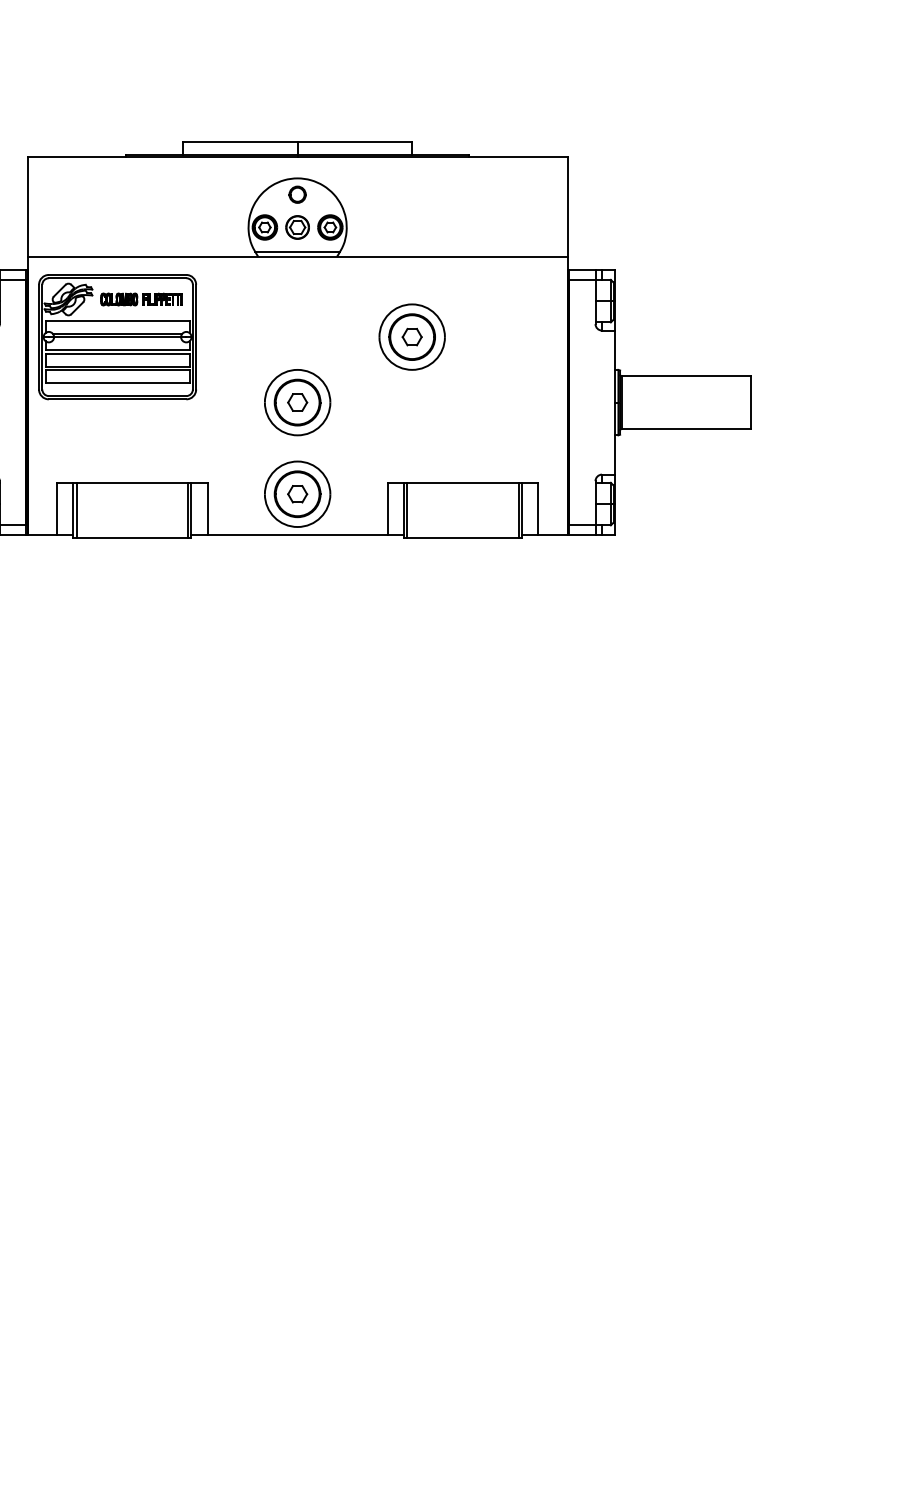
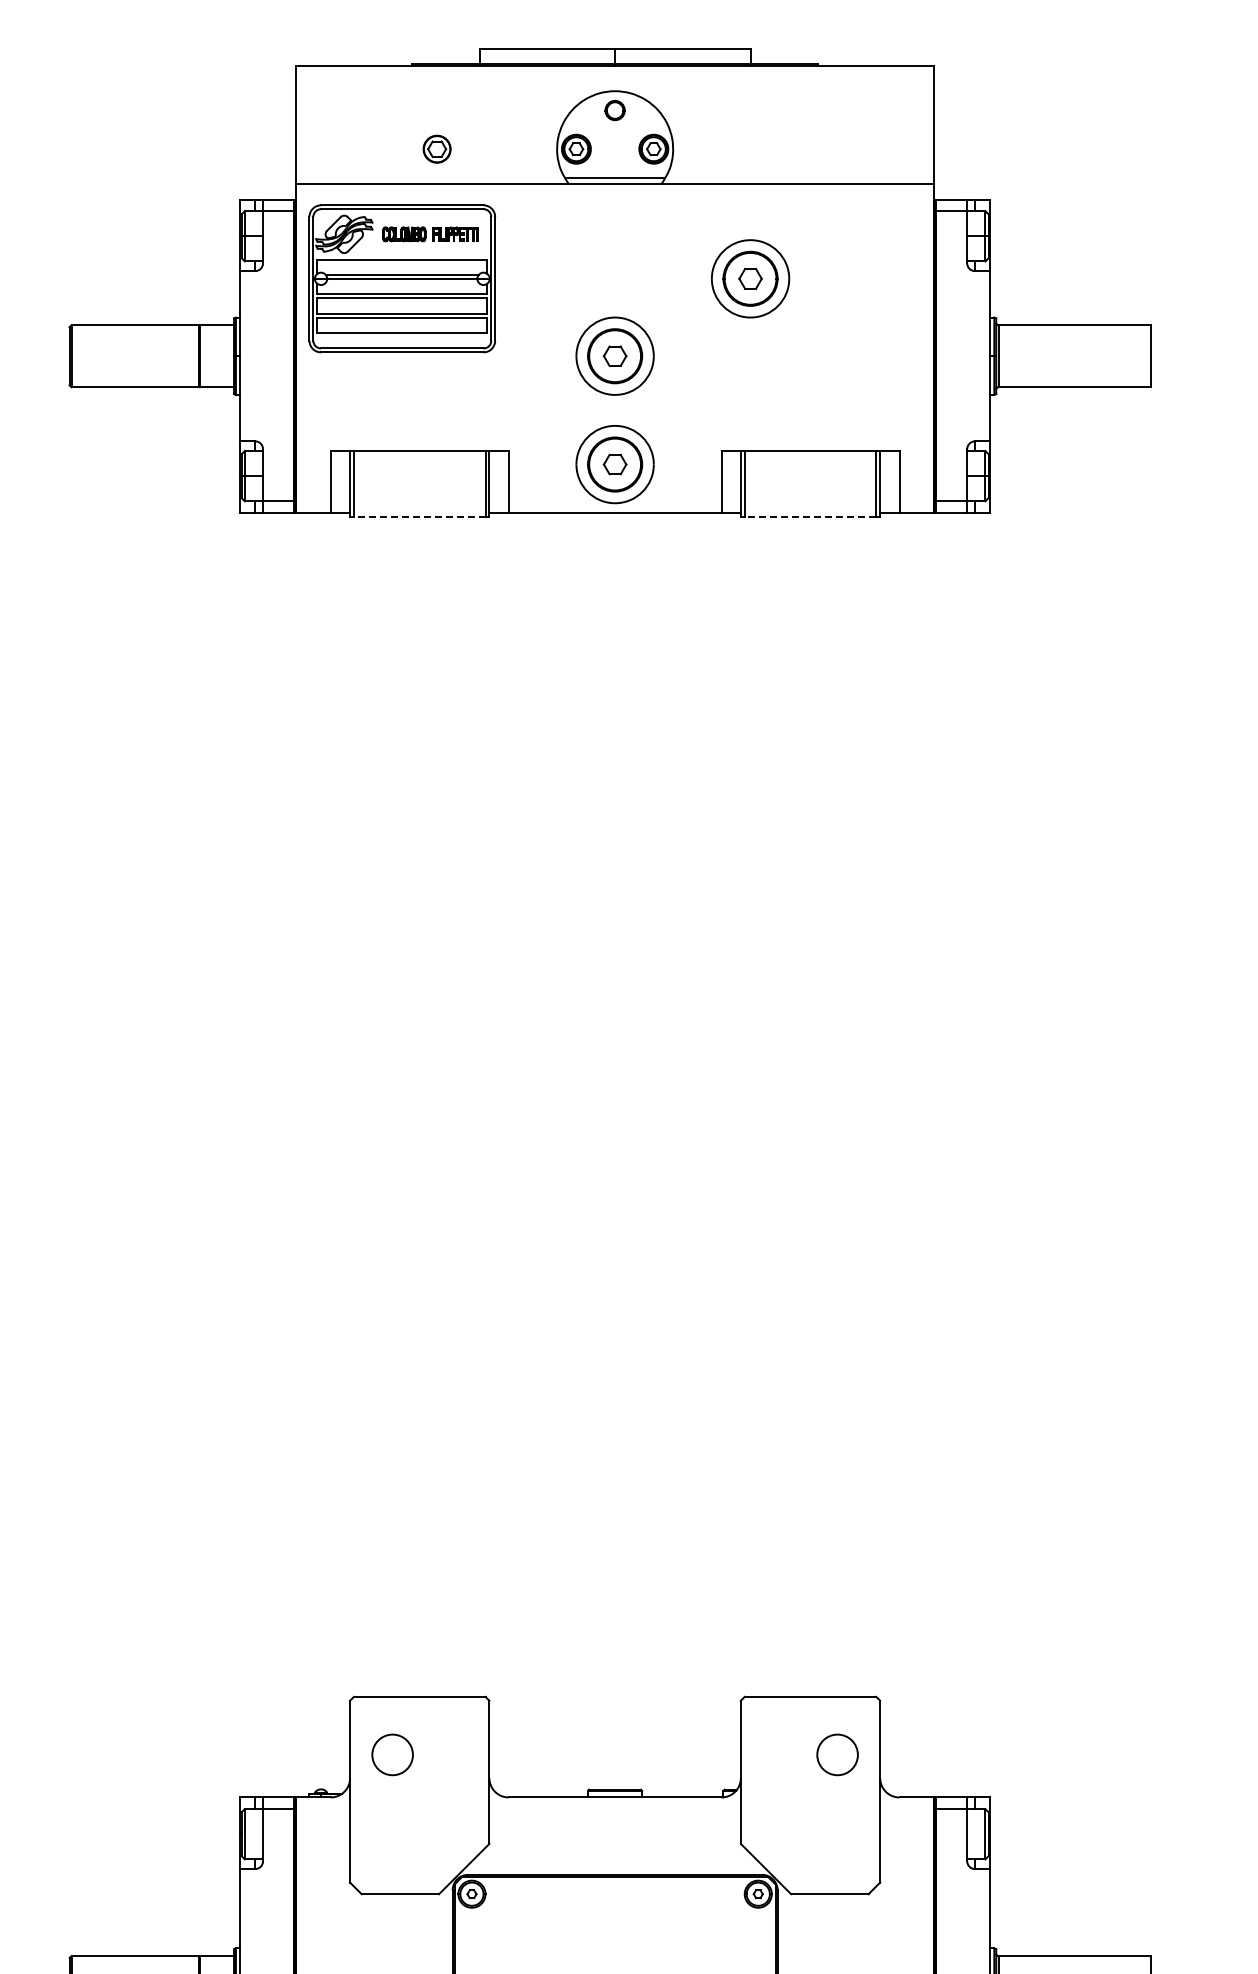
part: (297, 226) -> (436, 148), moved
line: (132, 538) -> (419, 516), solid -> dashed
line: (462, 538) -> (810, 516), solid -> dashed

